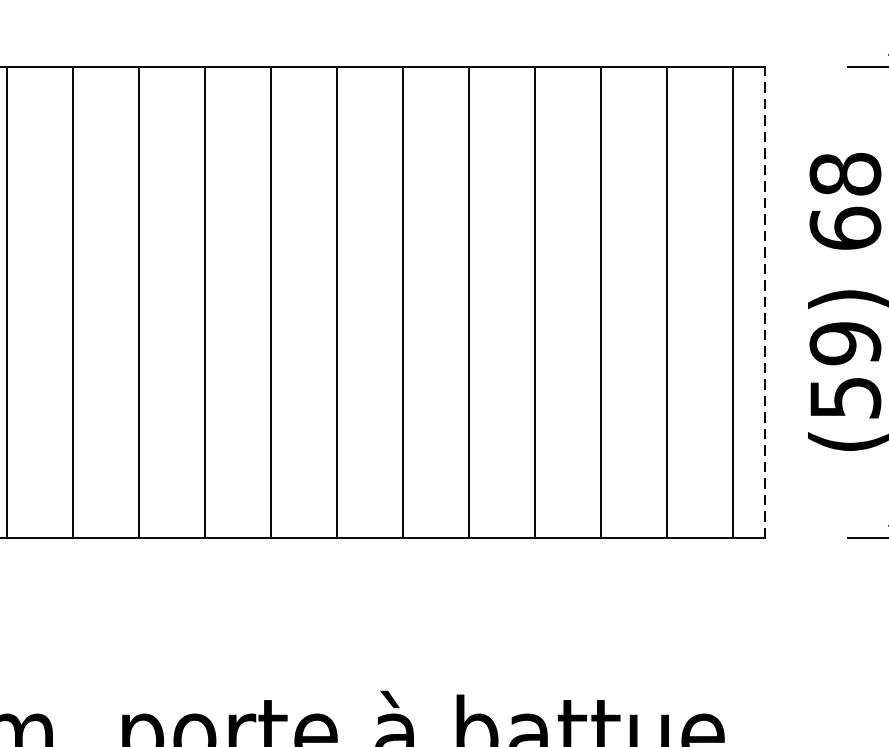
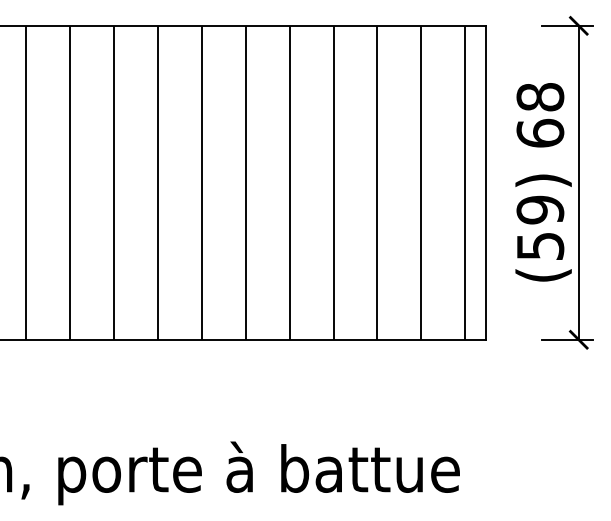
line: (764, 302) -> (486, 182), dashed -> solid

